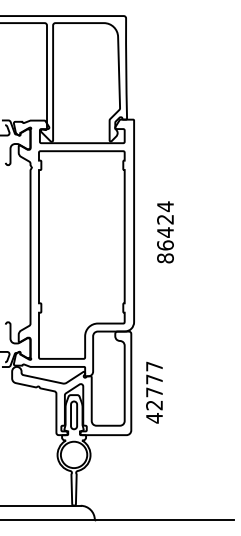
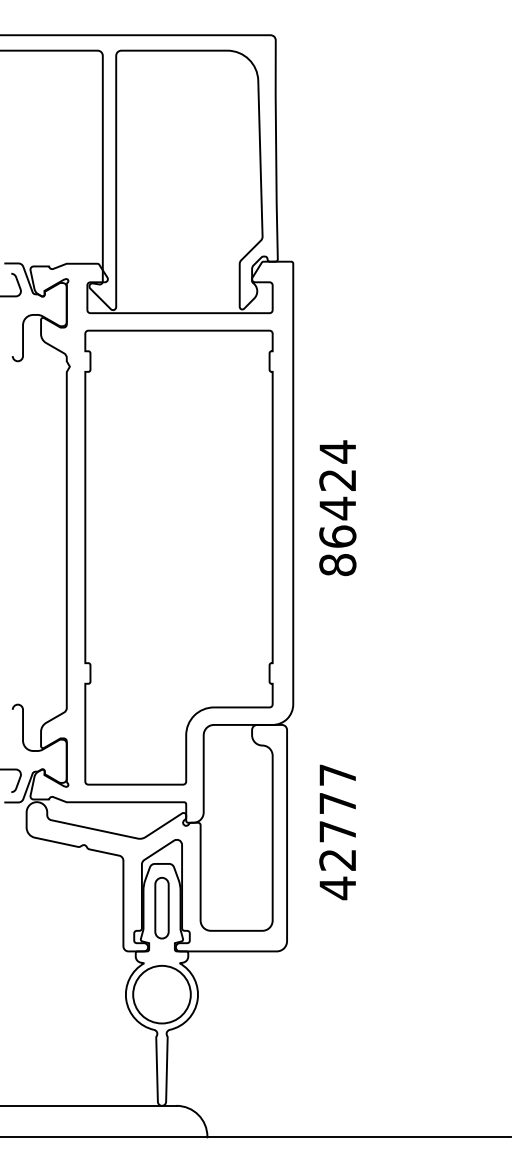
text: (165, 232) -> (337, 508), moved
text: (154, 392) -> (337, 831), moved

